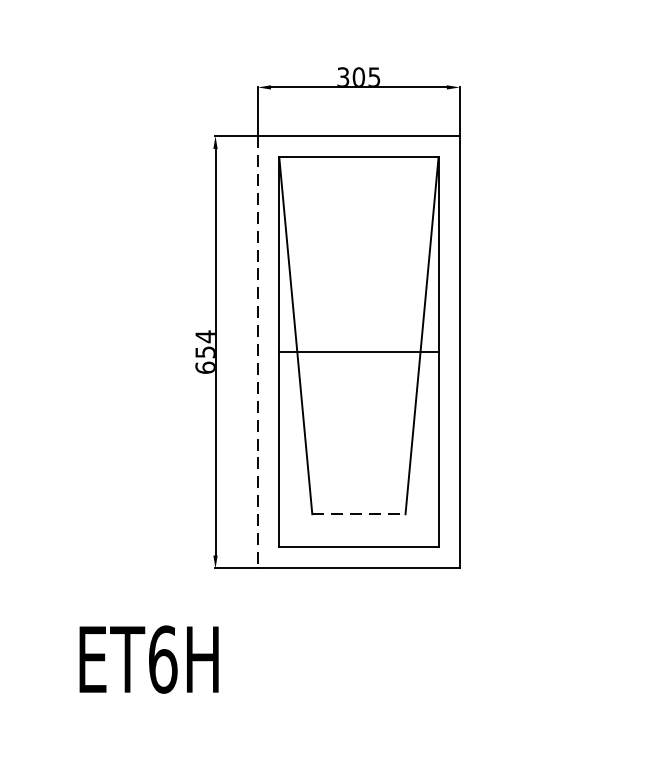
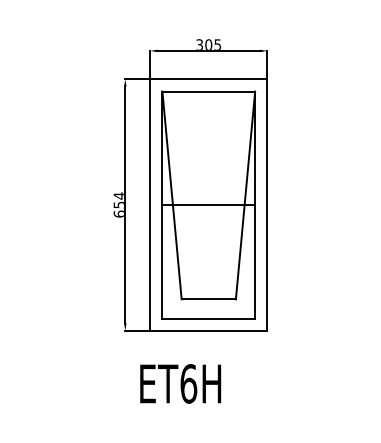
line: (258, 353) -> (150, 205), dashed -> solid
line: (360, 514) -> (209, 299), dashed -> solid
text: (148, 658) -> (180, 383), moved

